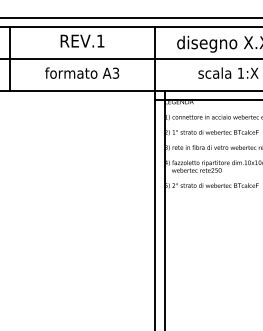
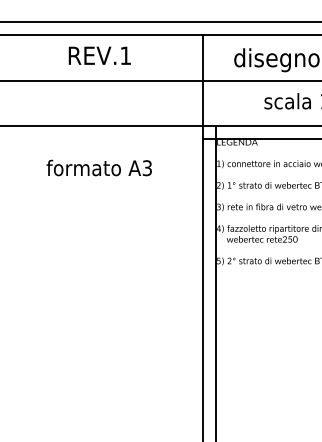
text: (82, 72) -> (99, 167), moved

